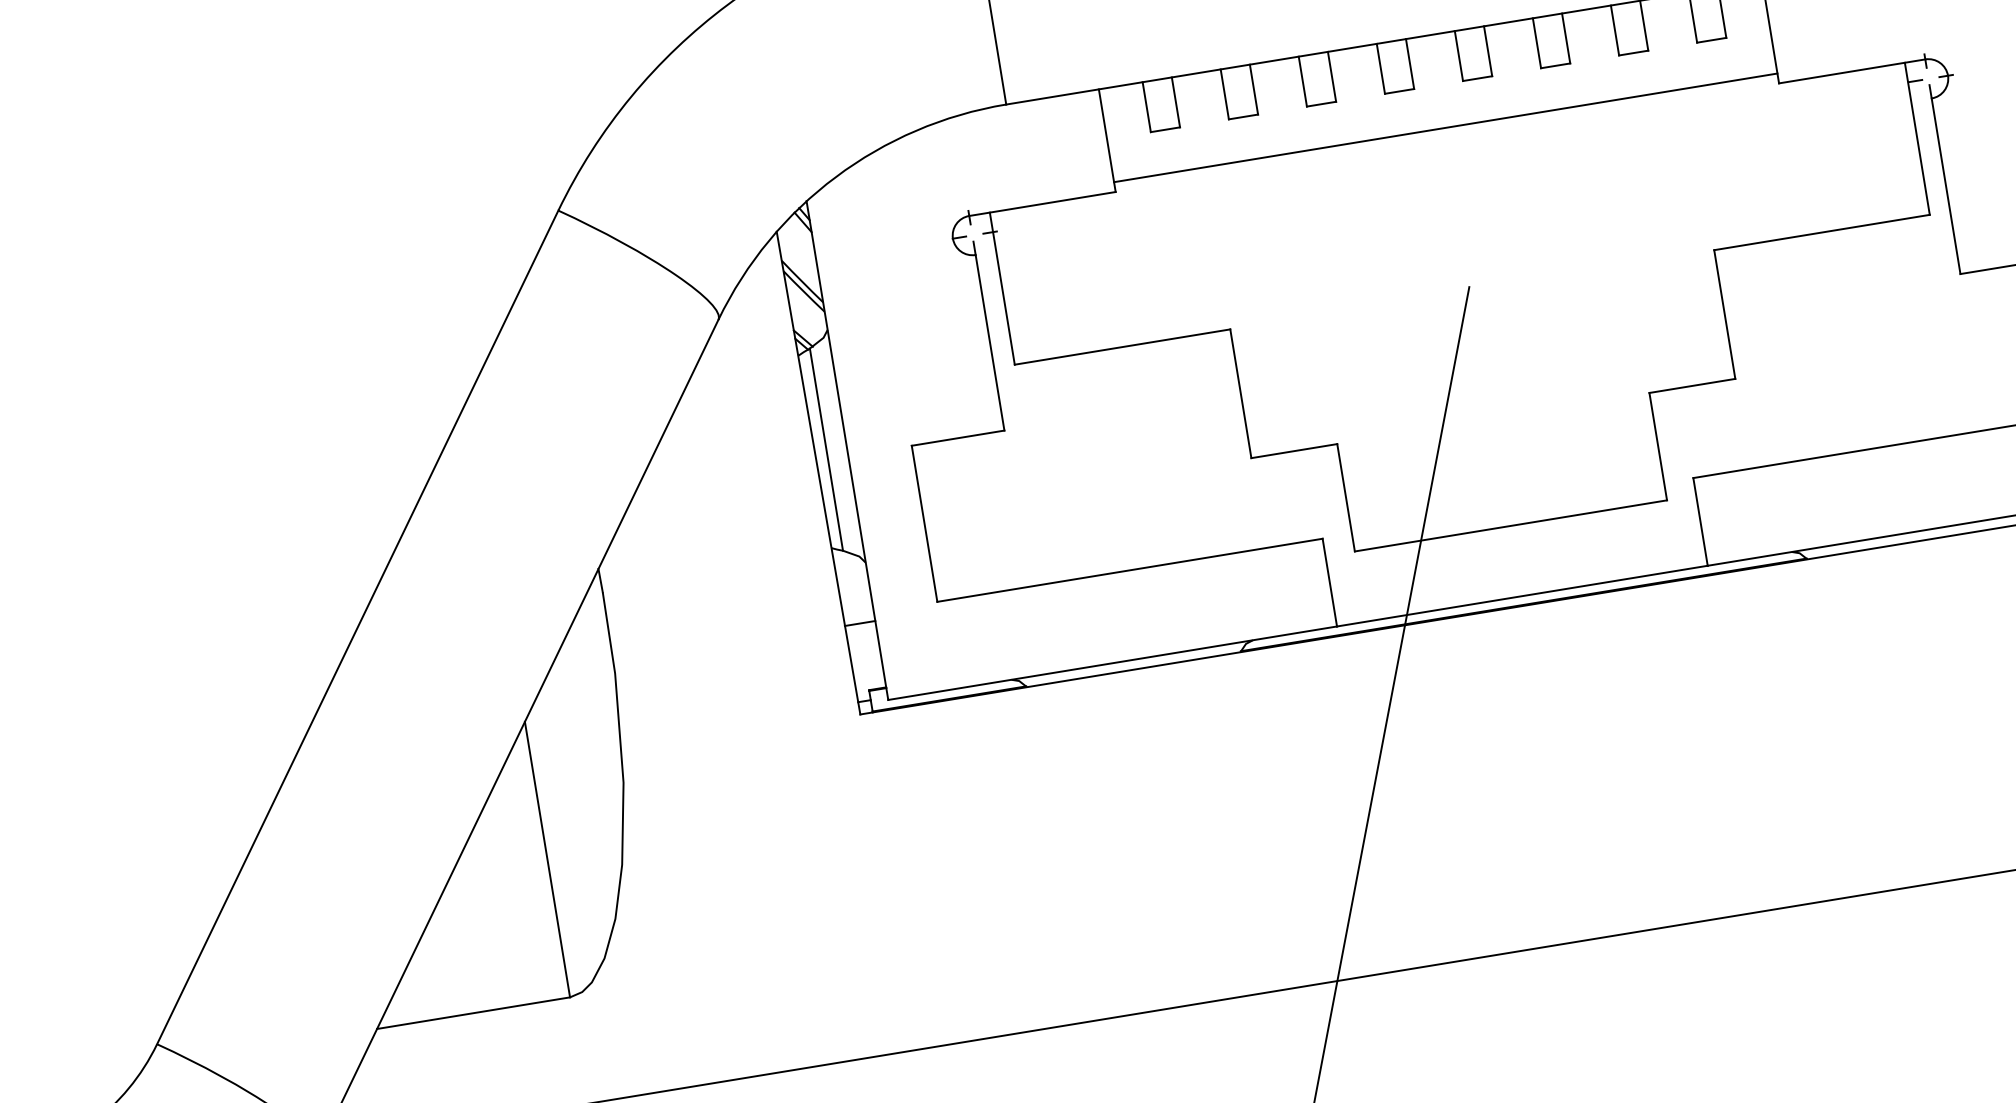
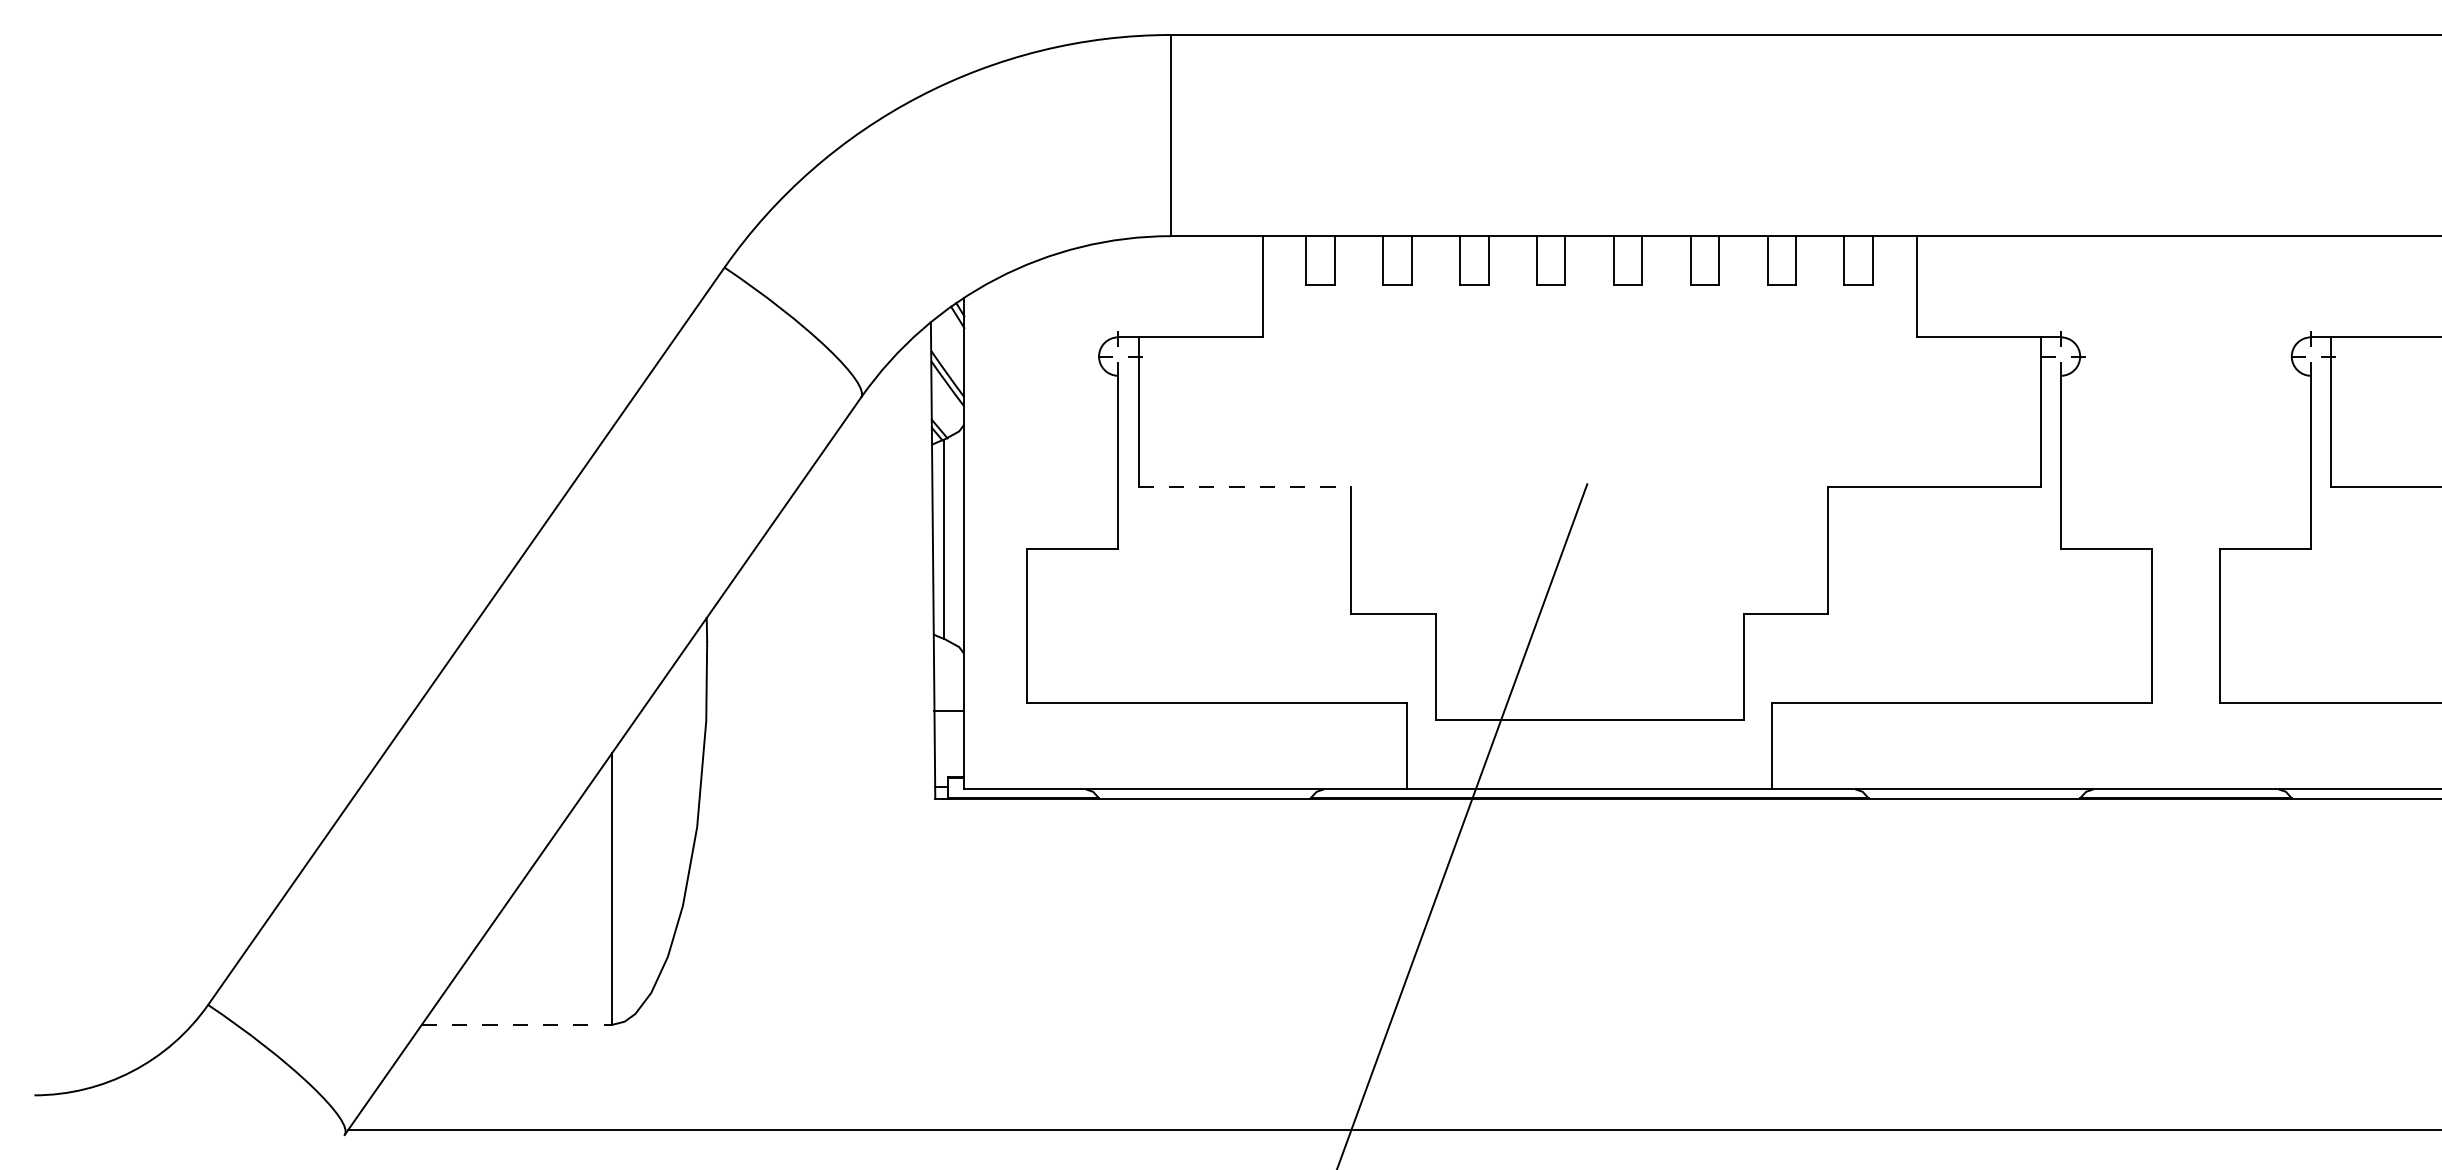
line: (1445, 127) -> (1589, 327), removed
line: (1123, 347) -> (1245, 487), solid -> dashed
line: (474, 1012) -> (517, 1024), solid -> dashed

